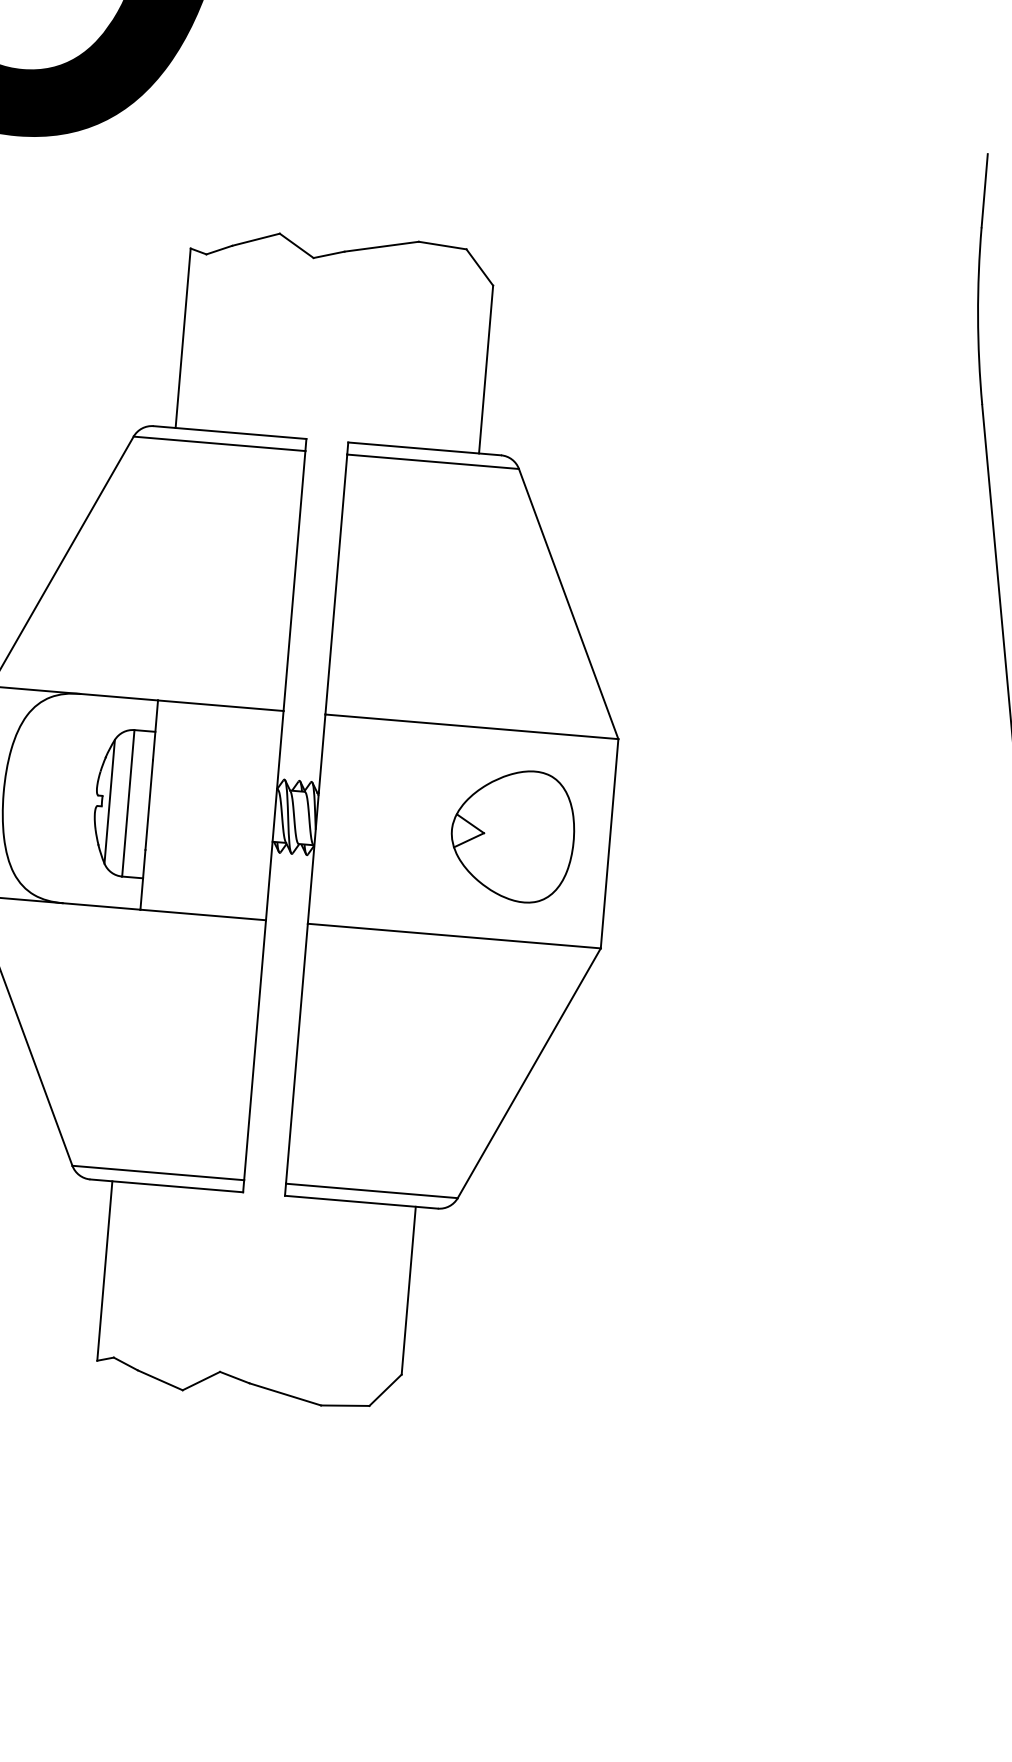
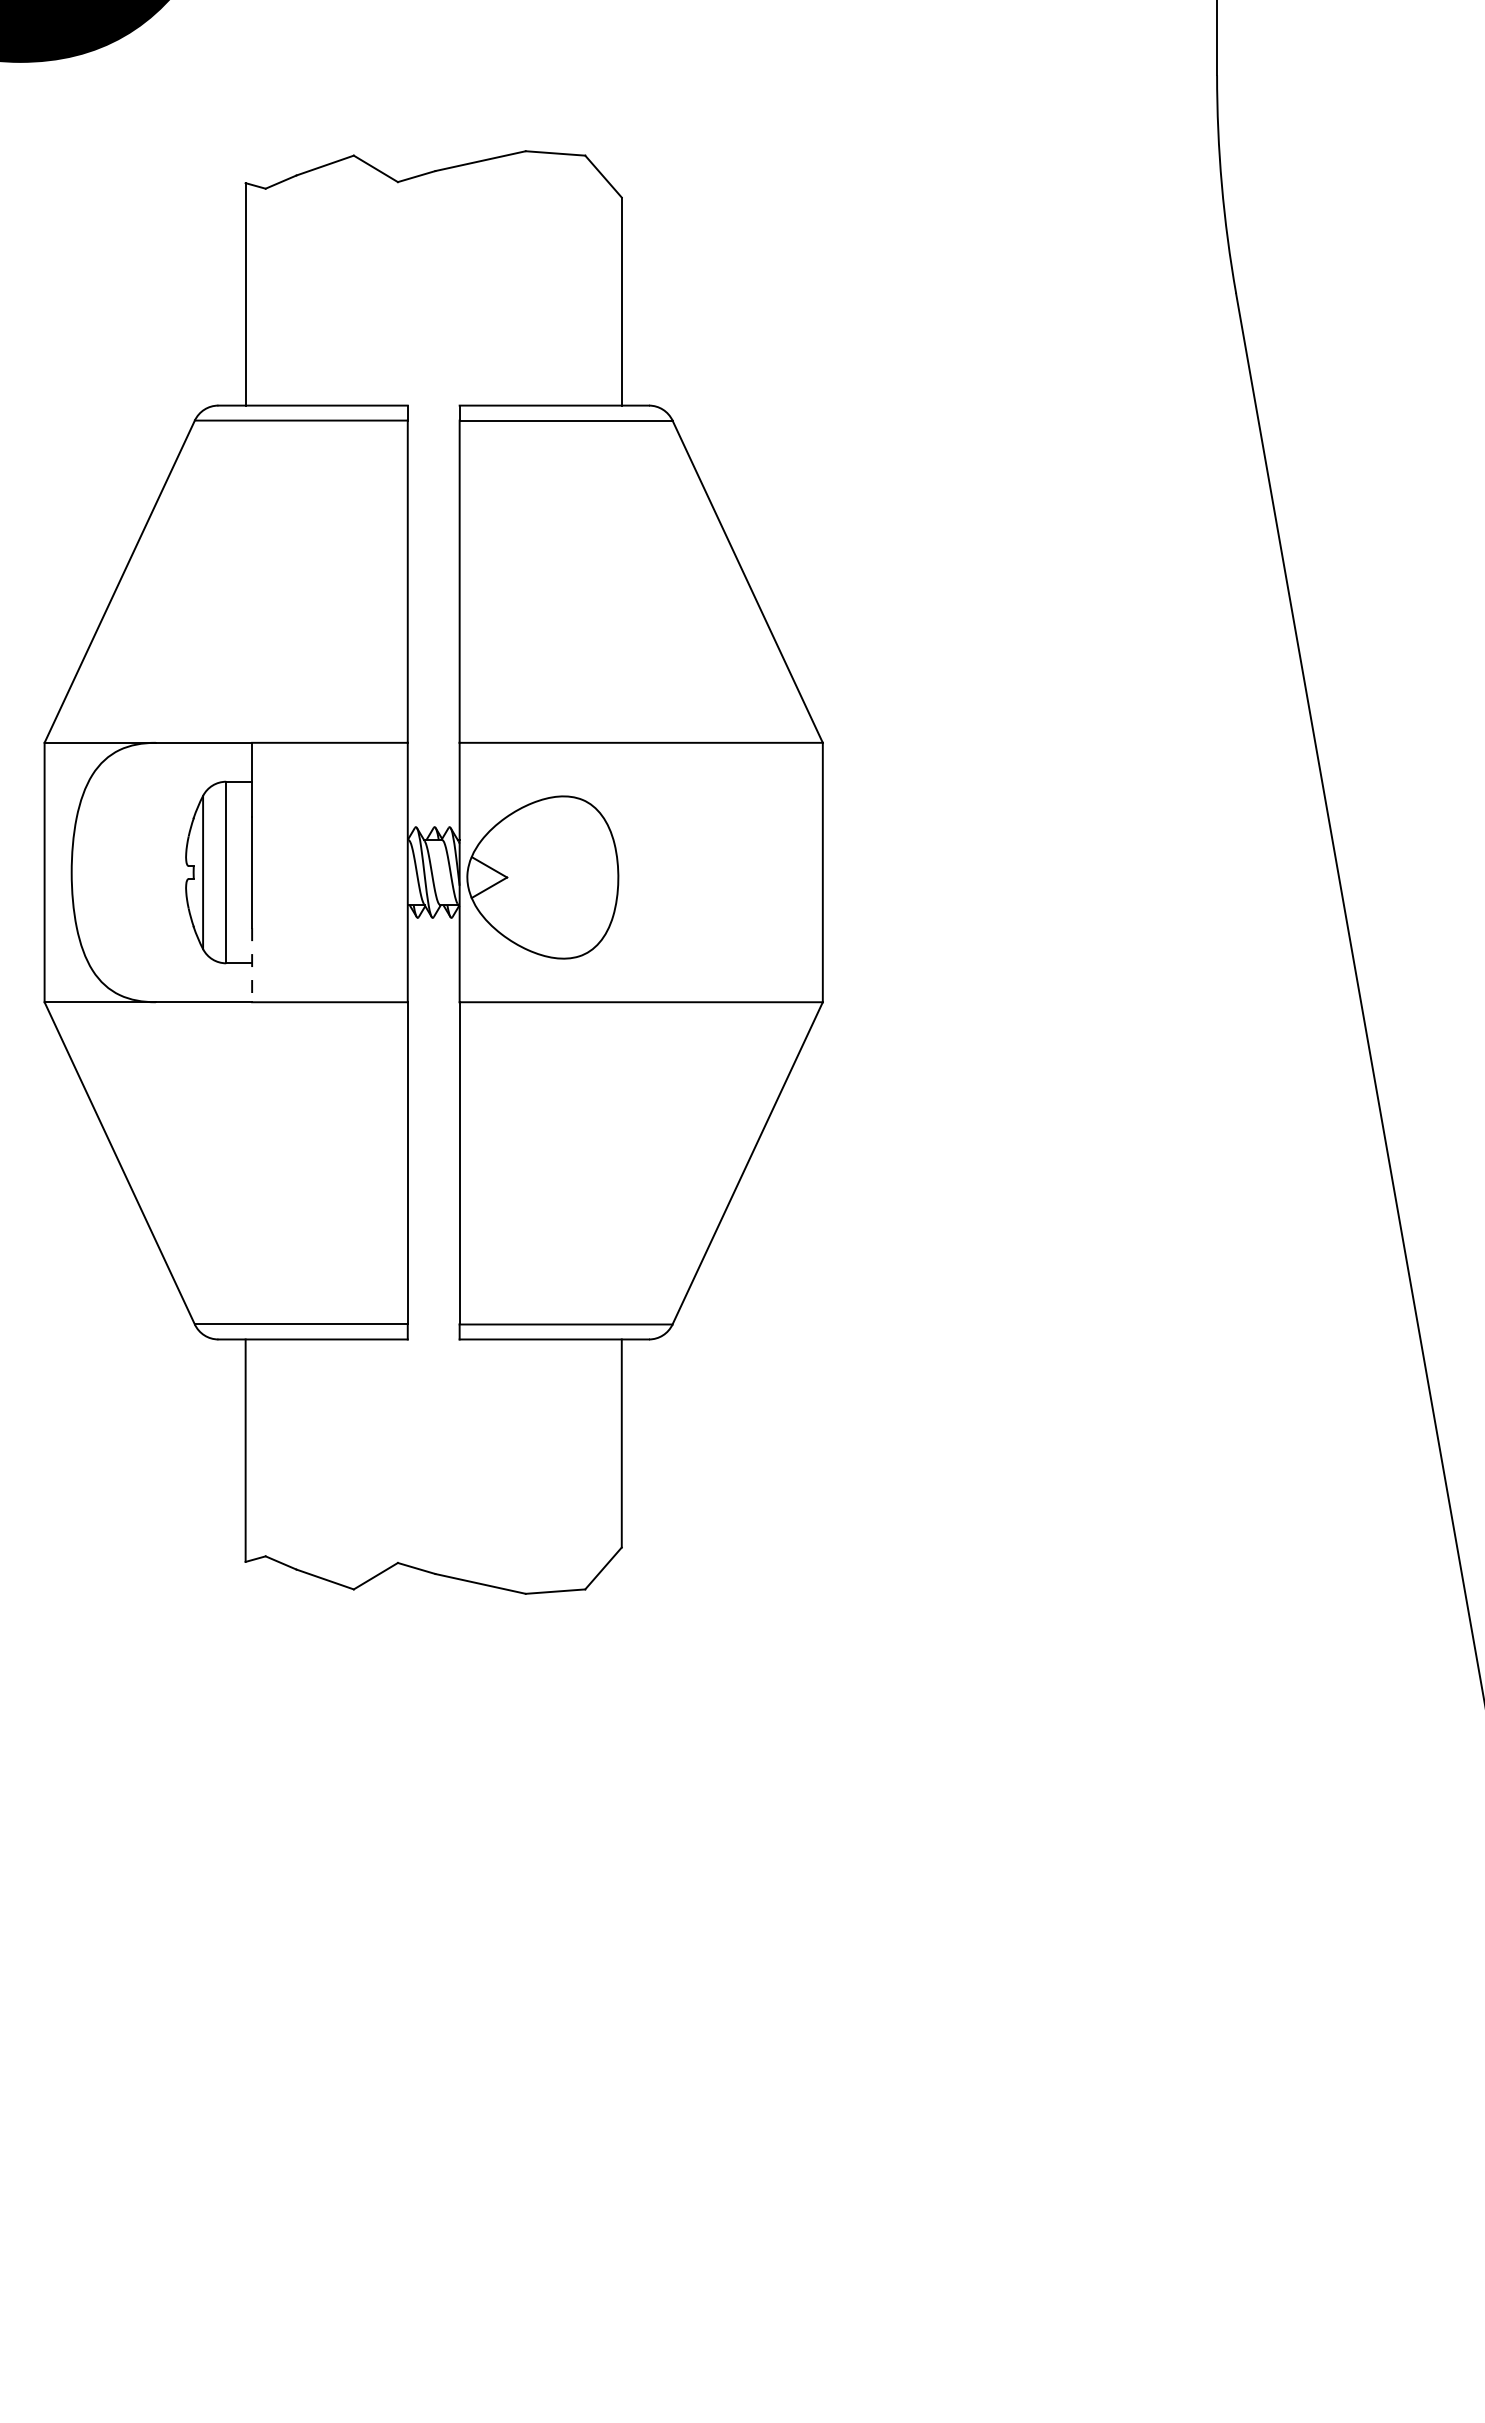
part: (512, 835) -> (542, 877), moved
line: (143, 880) -> (252, 965), solid -> dashed

